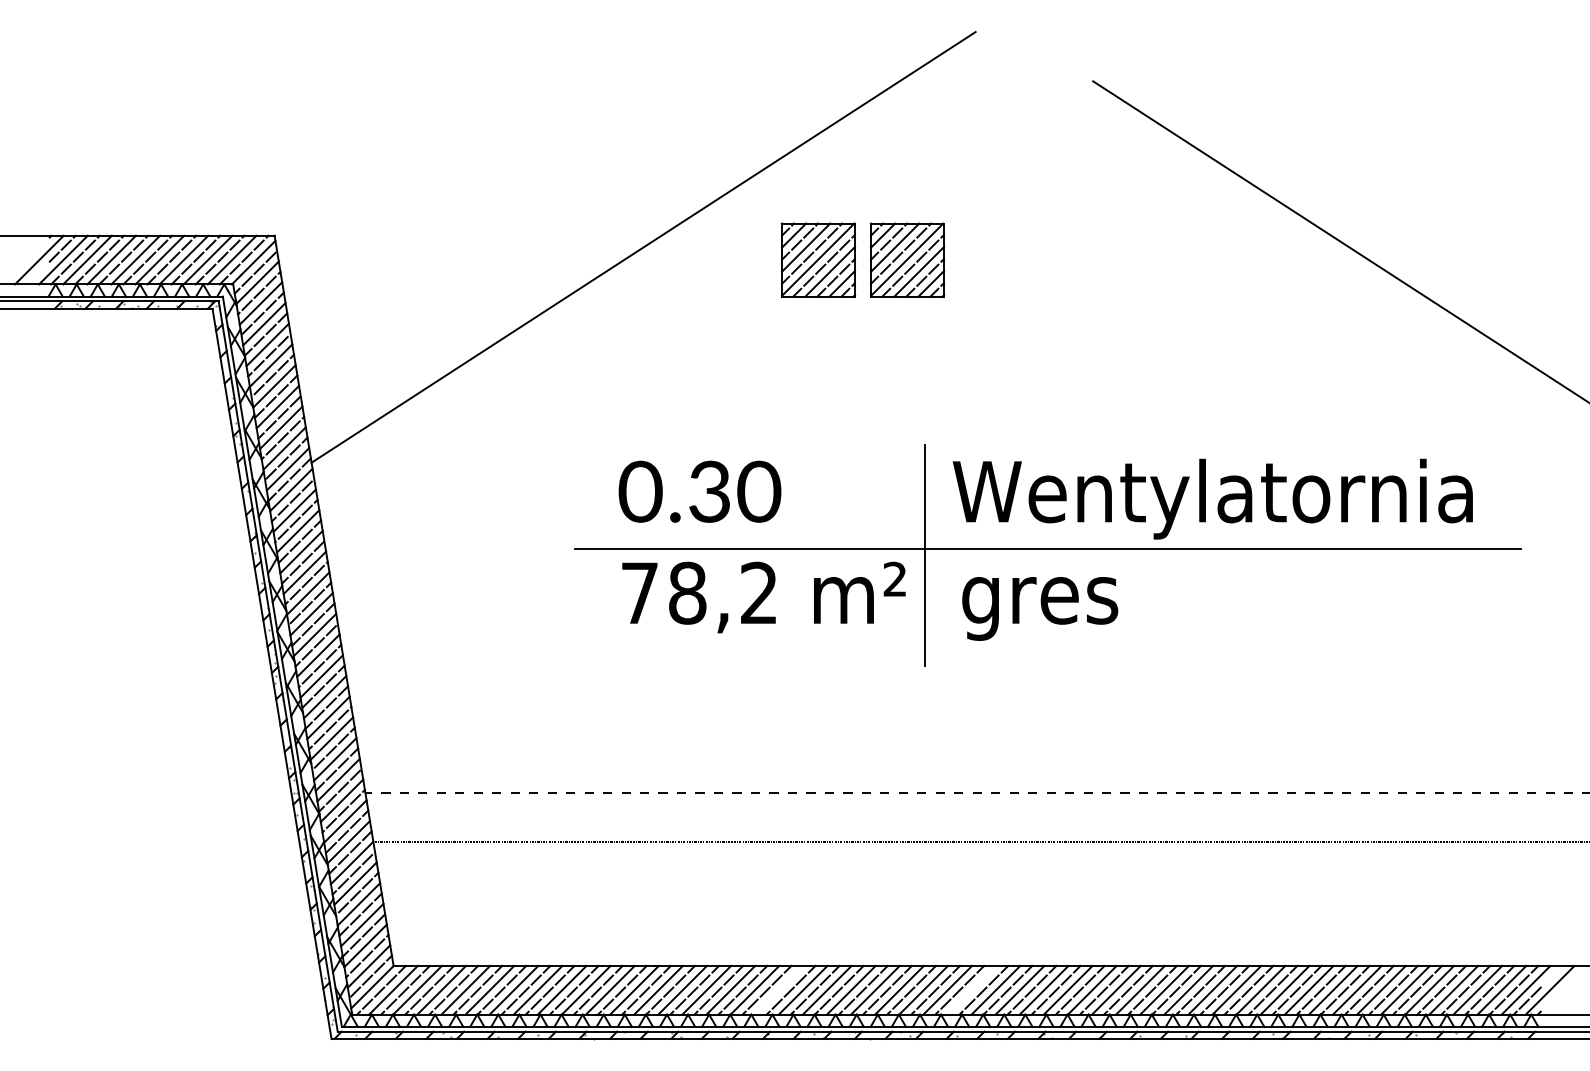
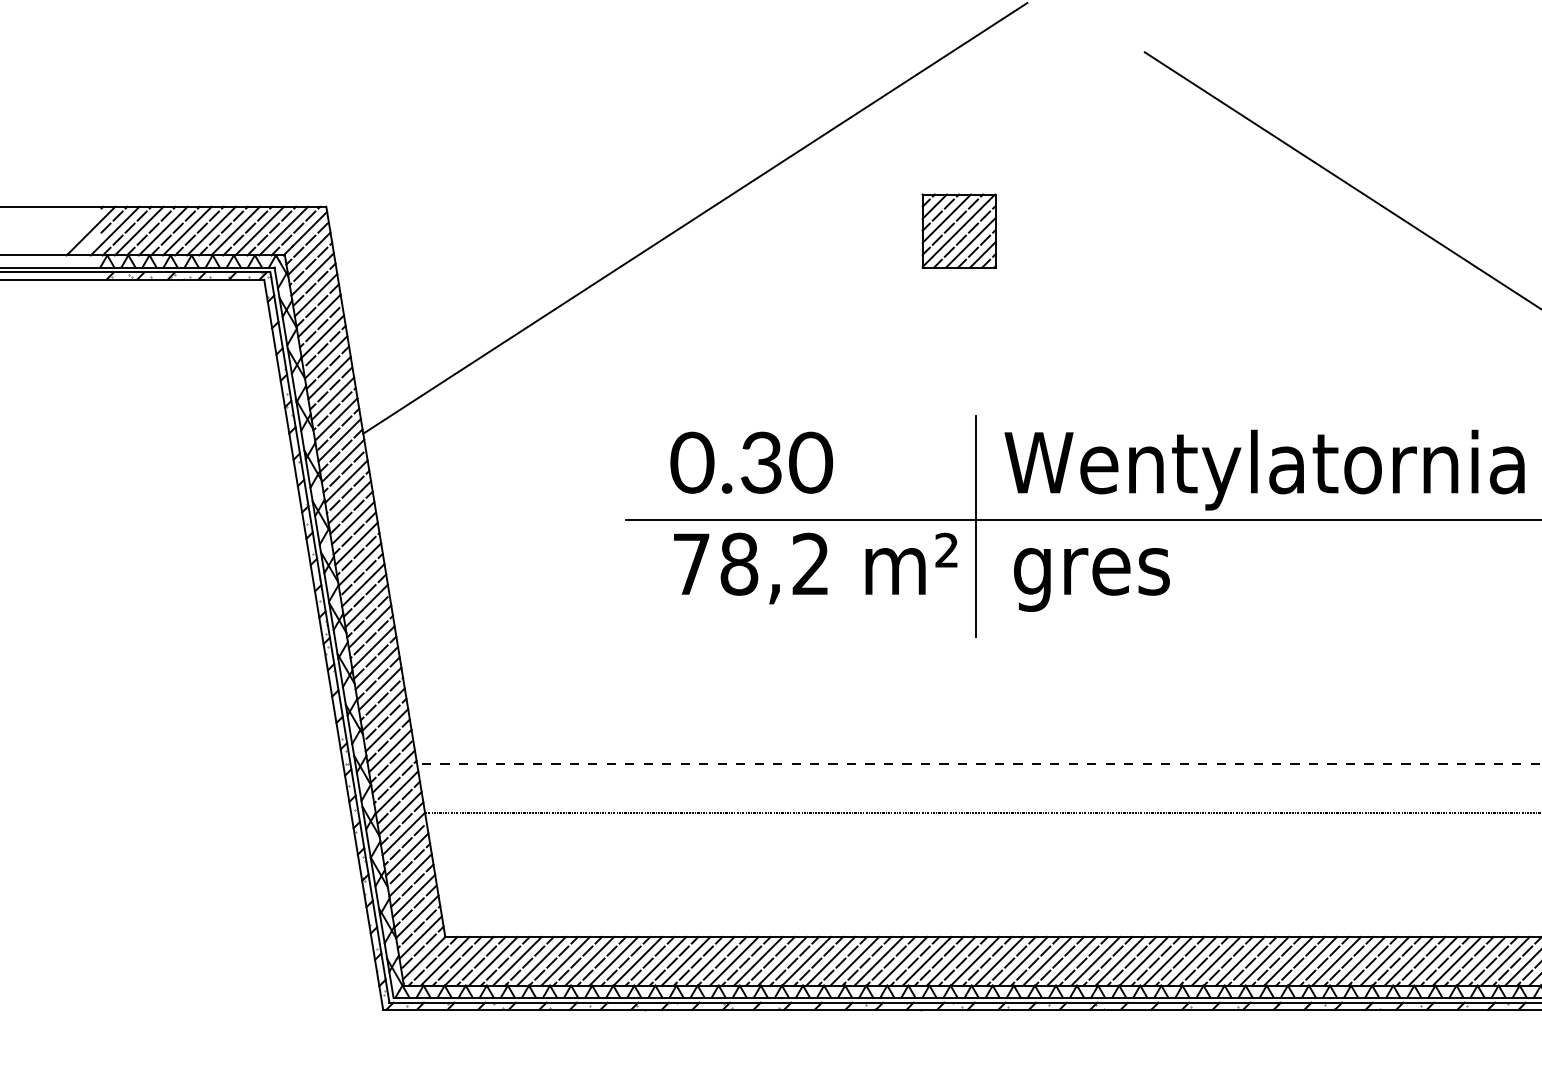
part: (818, 259) -> (870, 230), removed
line: (778, 989) -> (830, 960), added
line: (971, 989) -> (1023, 960), added

